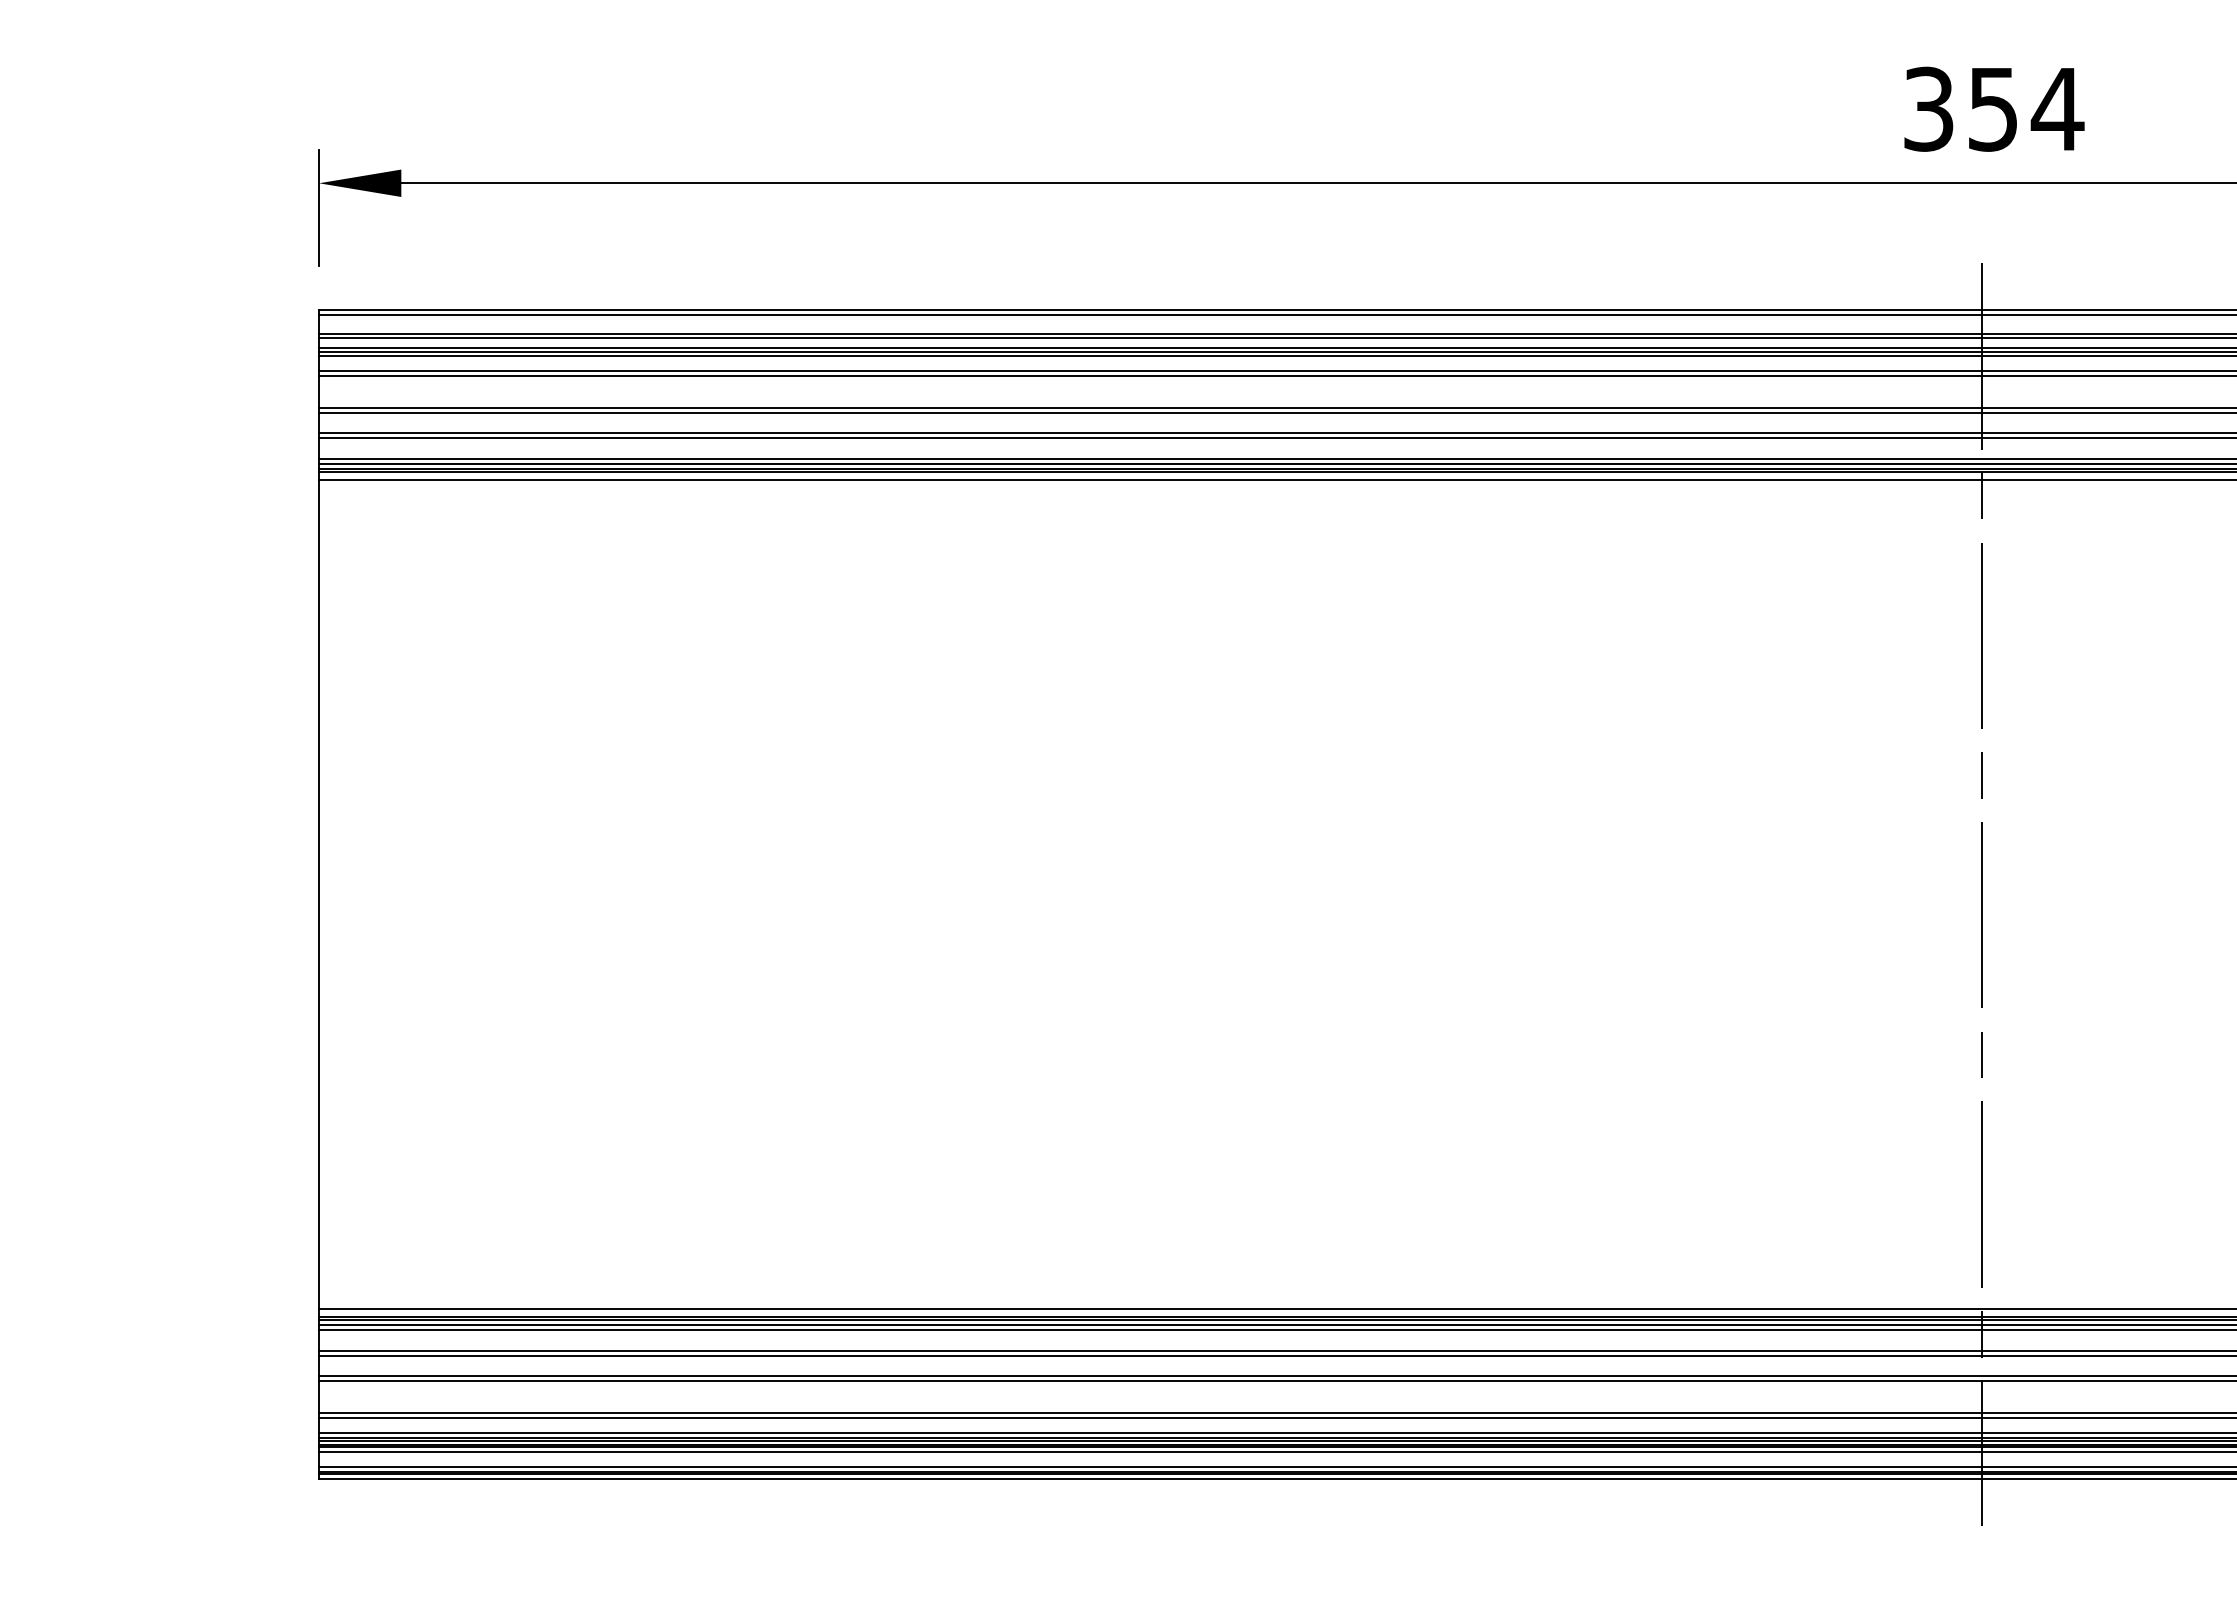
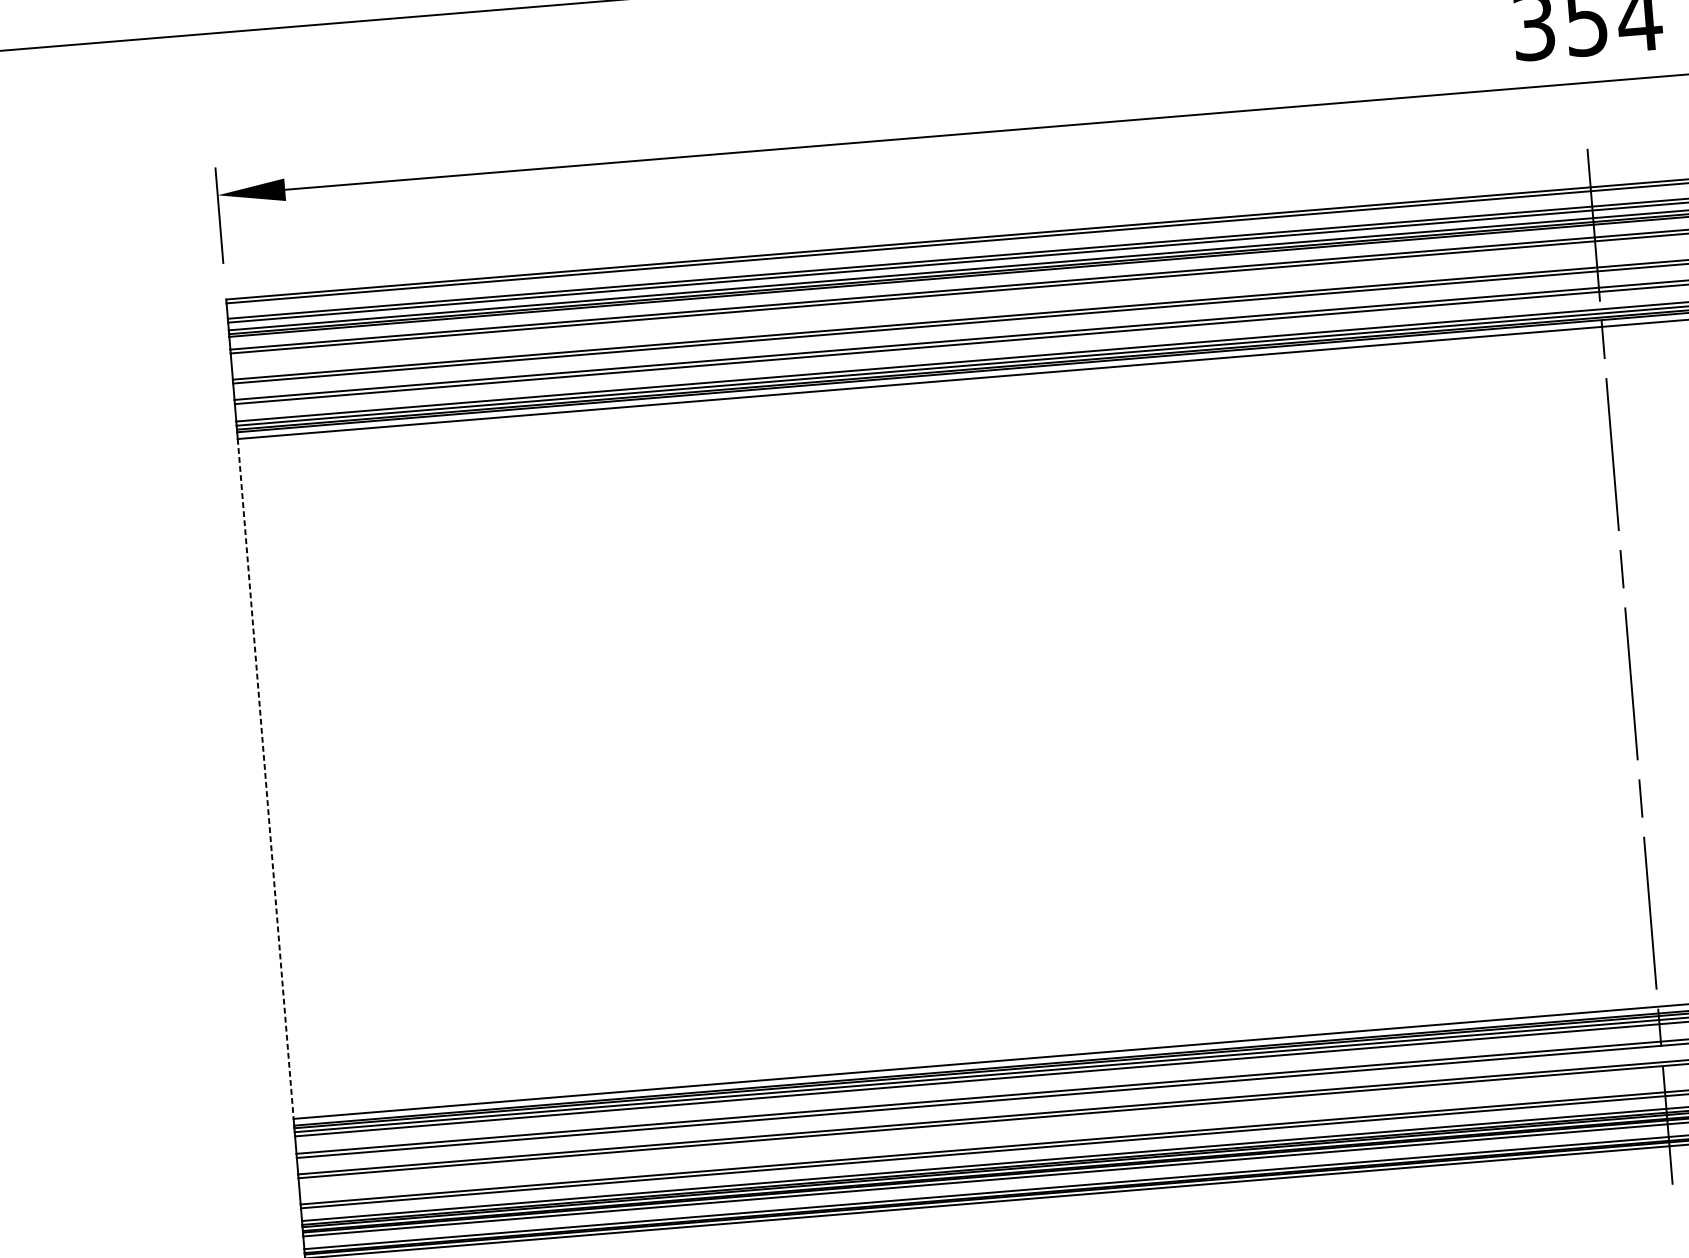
line: (319, 894) -> (266, 779), solid -> dashed

